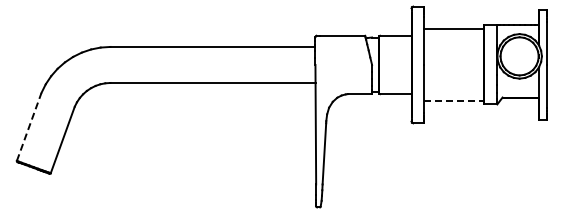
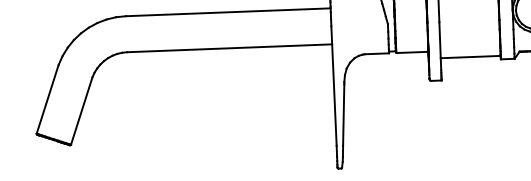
line: (454, 100) -> (471, 56), dashed -> solid
line: (29, 126) -> (47, 98), dashed -> solid

